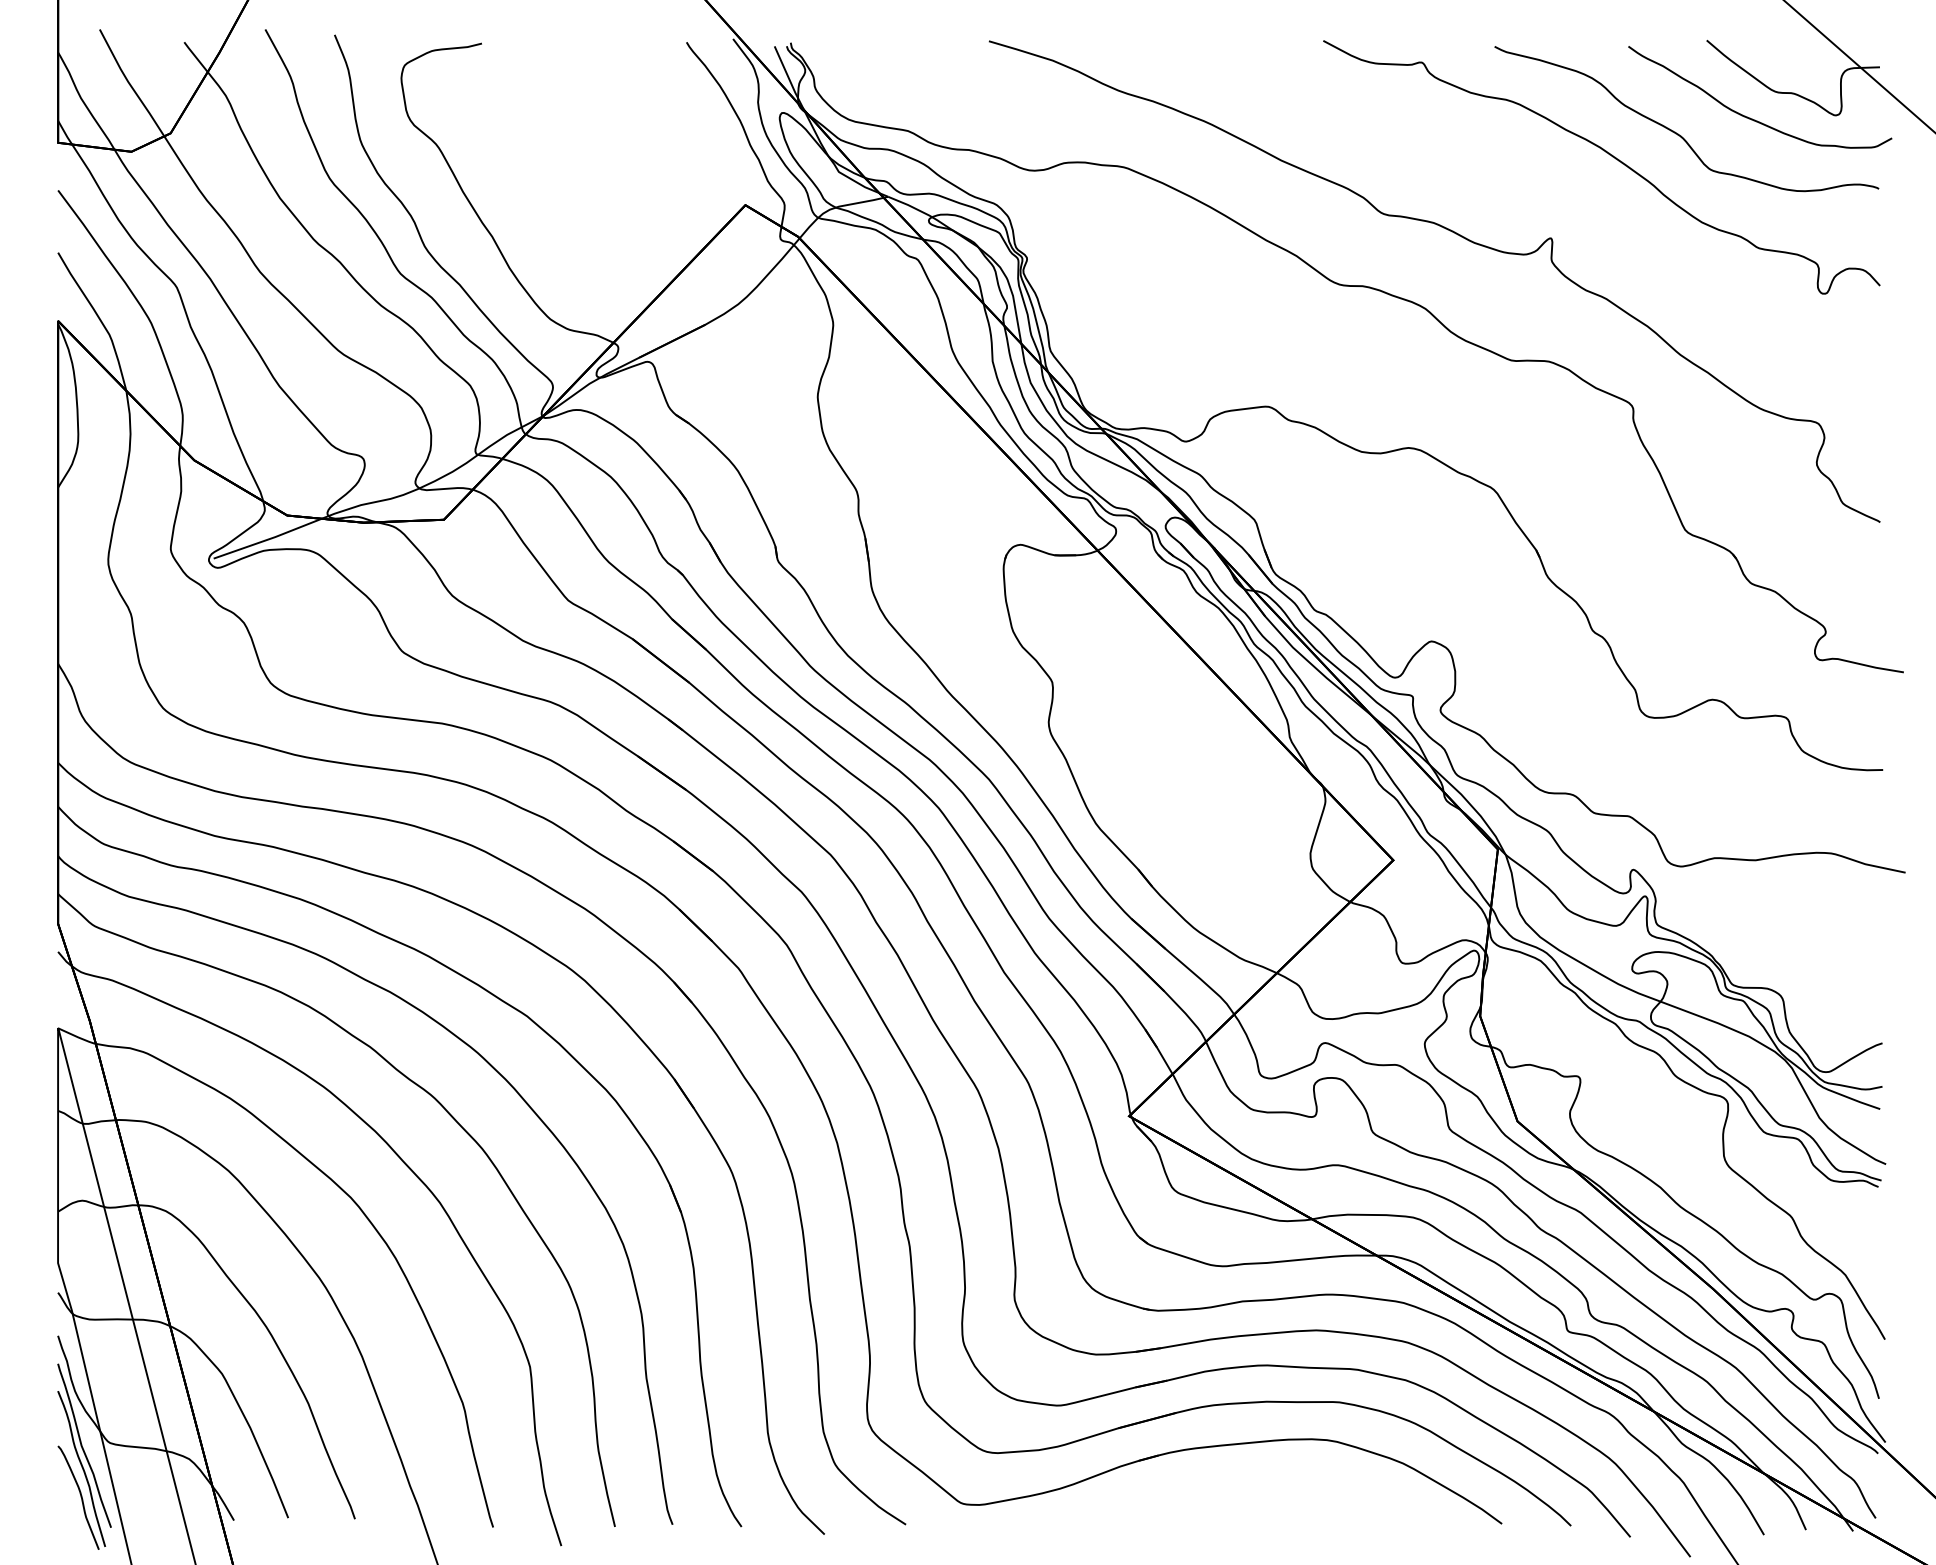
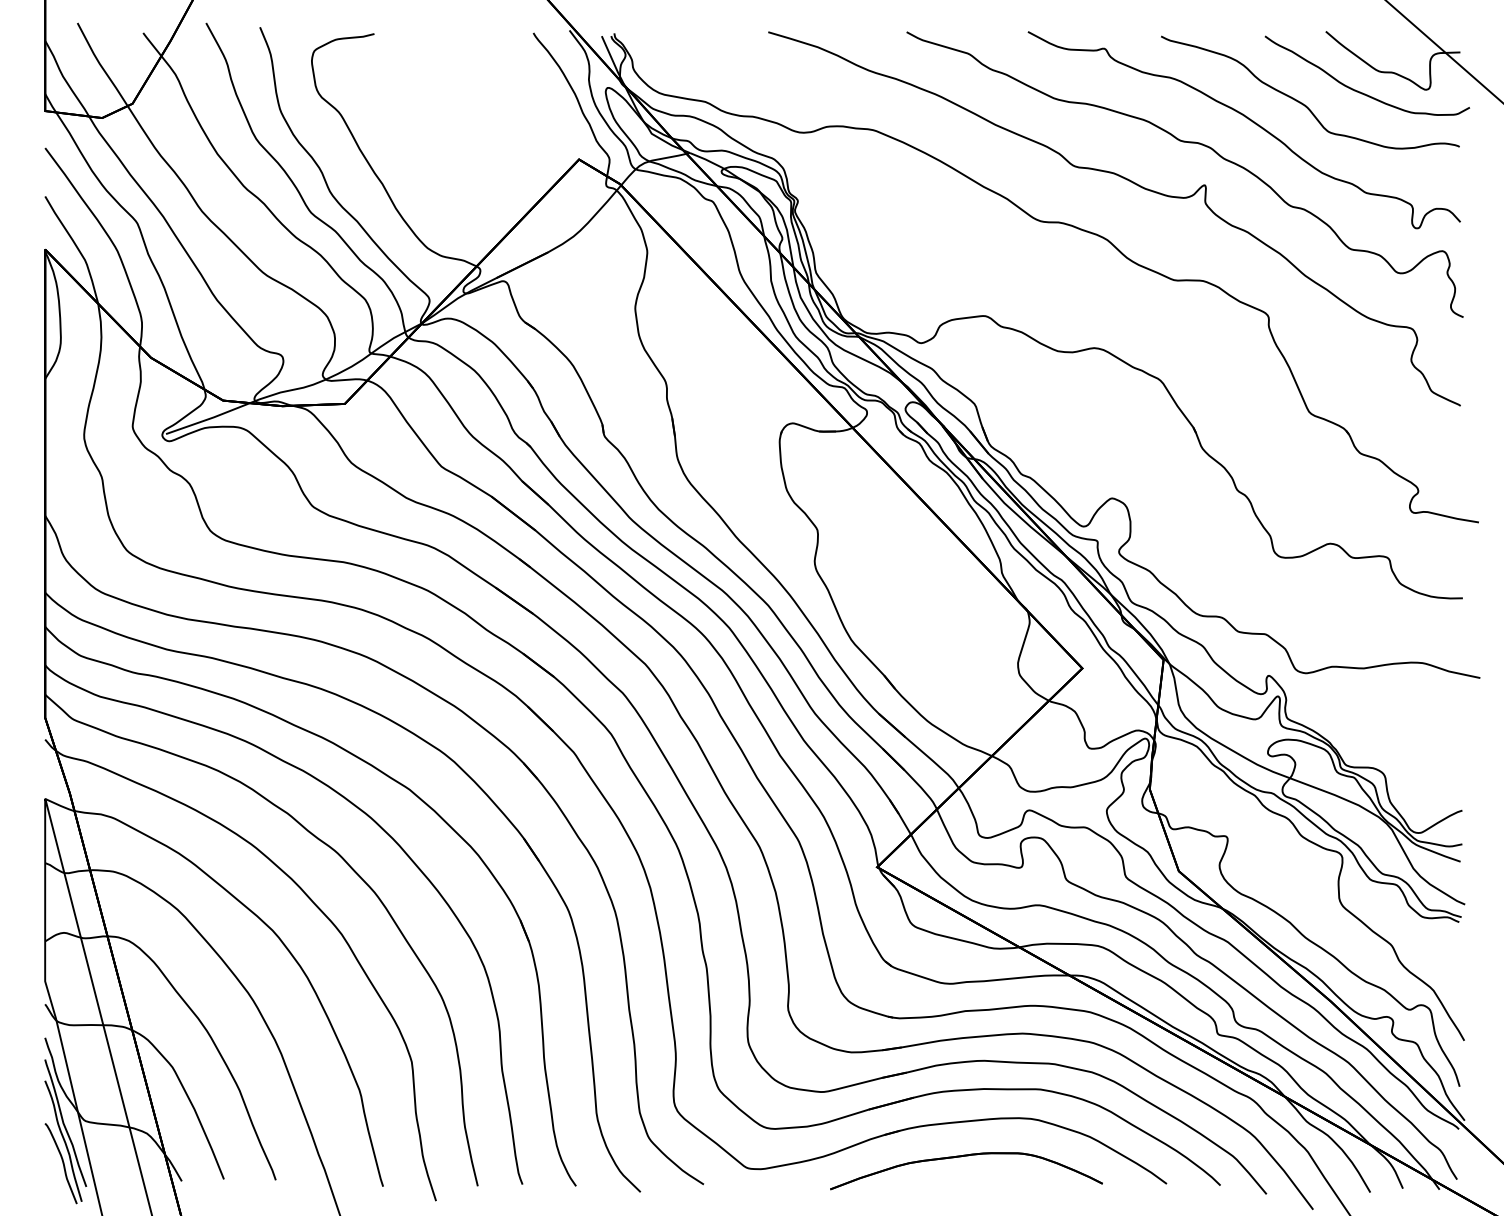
curve: (1525, 183) -> (1185, 142), added
part: (1237, 1489) -> (961, 1157), added

